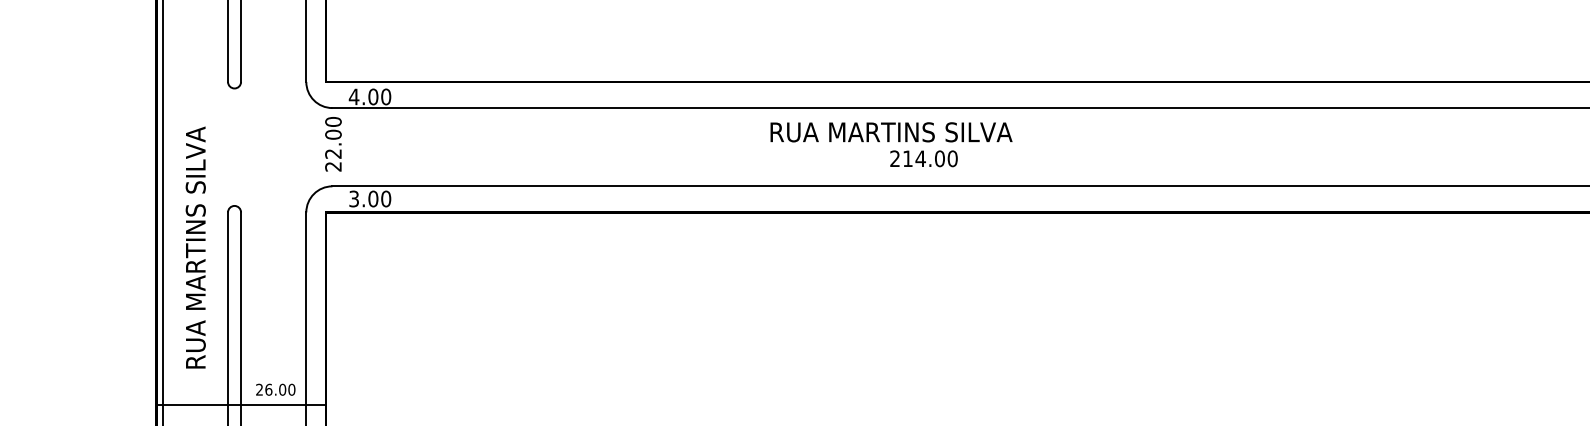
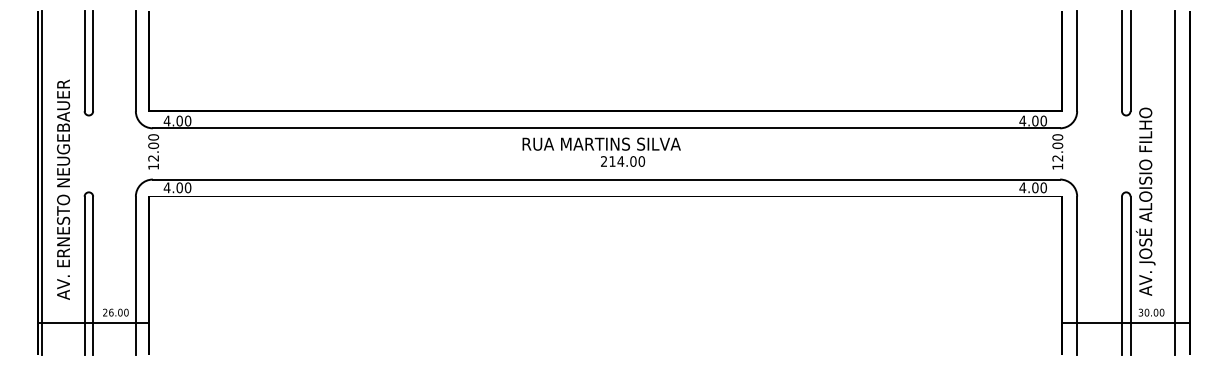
text: (891, 143) -> (601, 151), moved
text: (333, 166) -> (153, 166), 22.00 -> 12.00
text: (353, 198) -> (166, 187), 3.00 -> 4.00
text: (195, 201) -> (63, 189), RUA MARTINS SILVA -> AV. ERNESTO NEUGEBAUER

